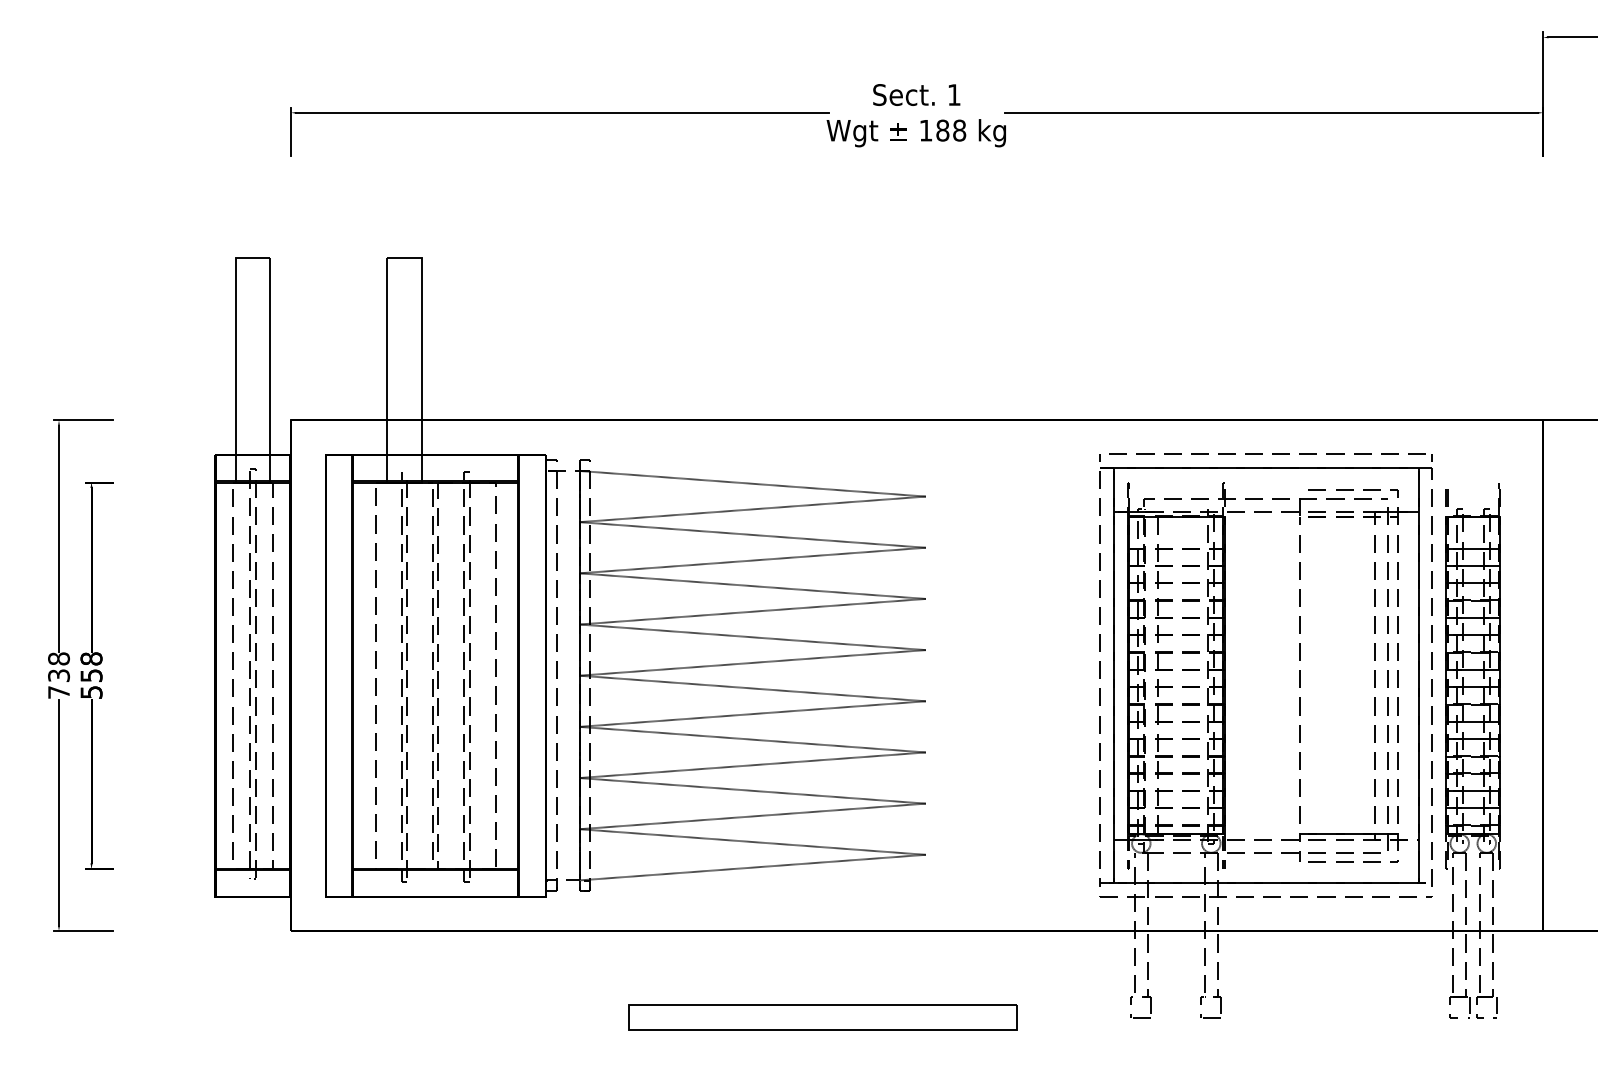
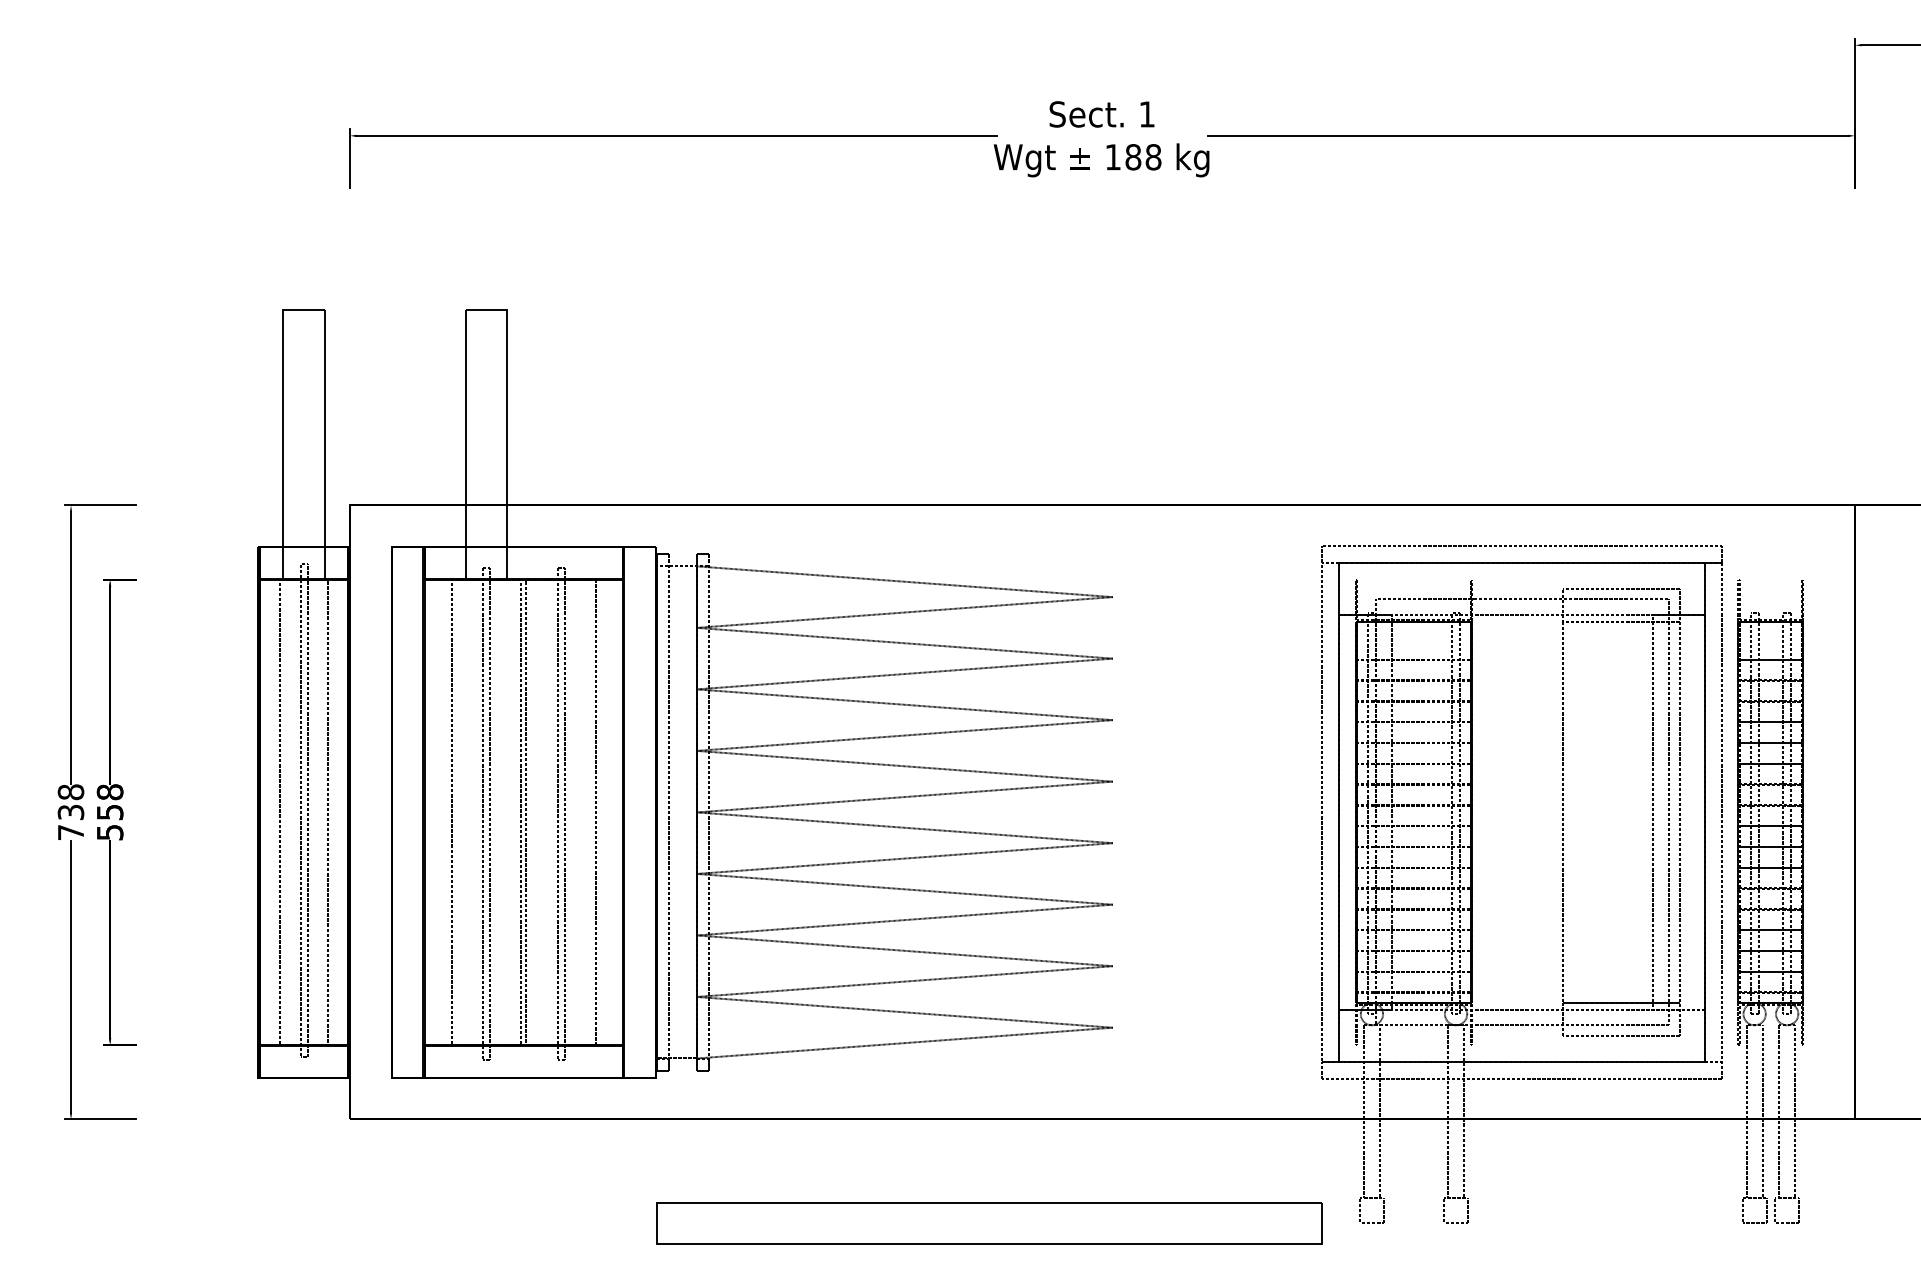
part: (822, 1017) -> (988, 1223), size x1.43

